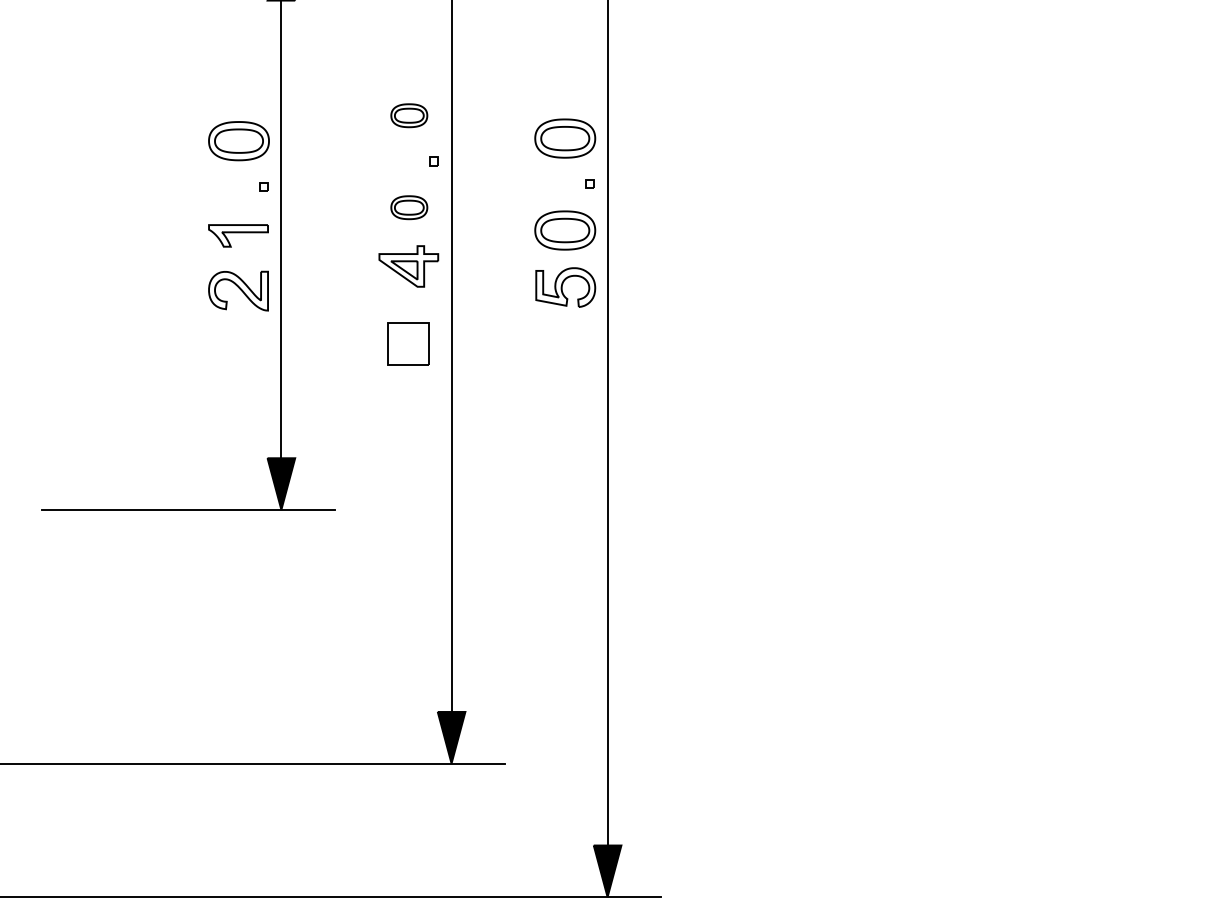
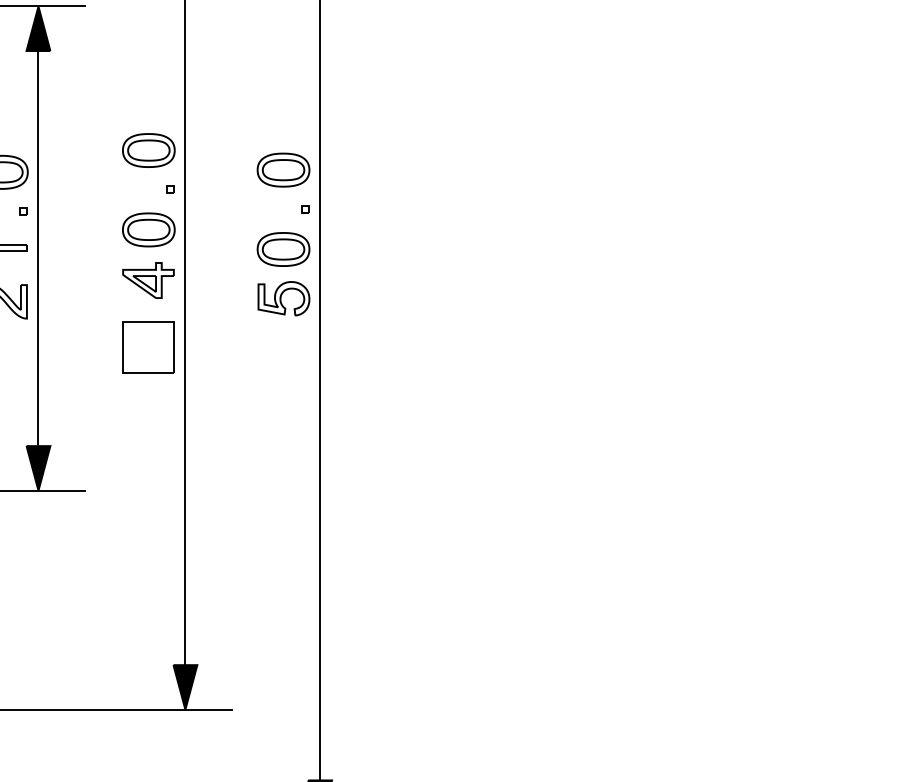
part: (409, 115) -> (149, 150), size x1.67
part: (409, 207) -> (149, 229), size x1.67
part: (408, 343) -> (148, 347), size x1.43

